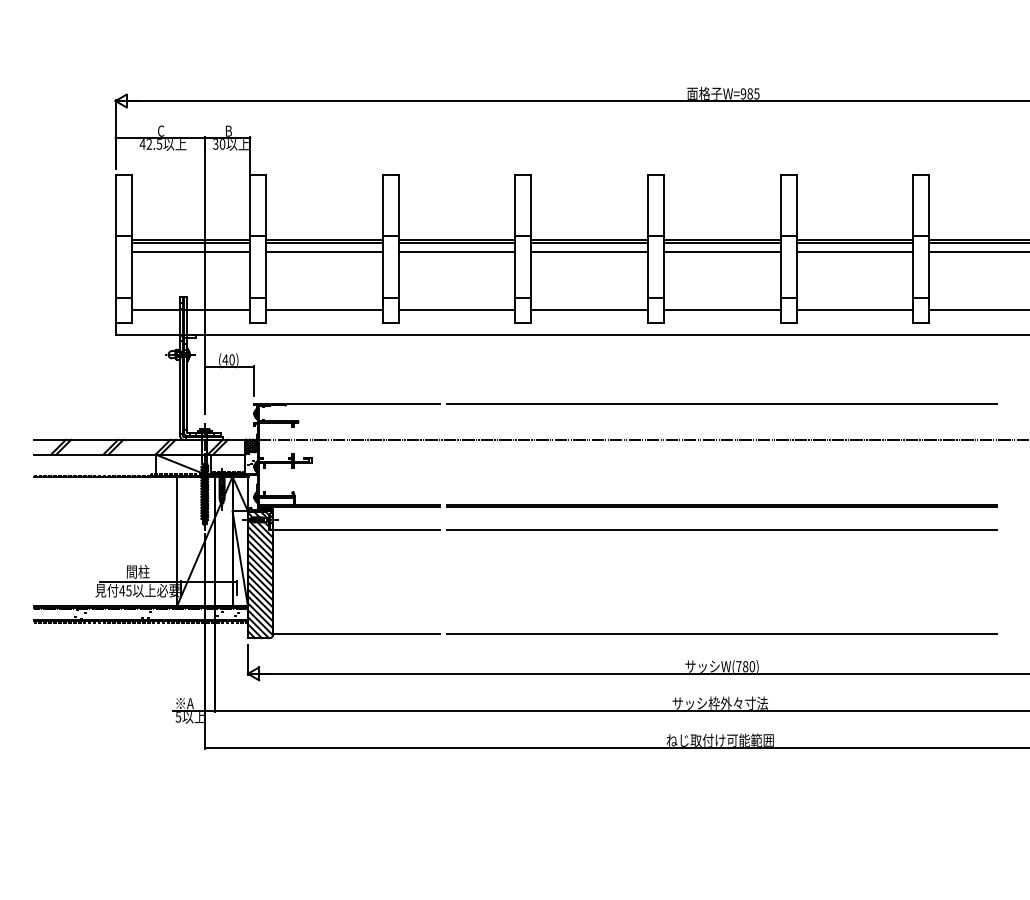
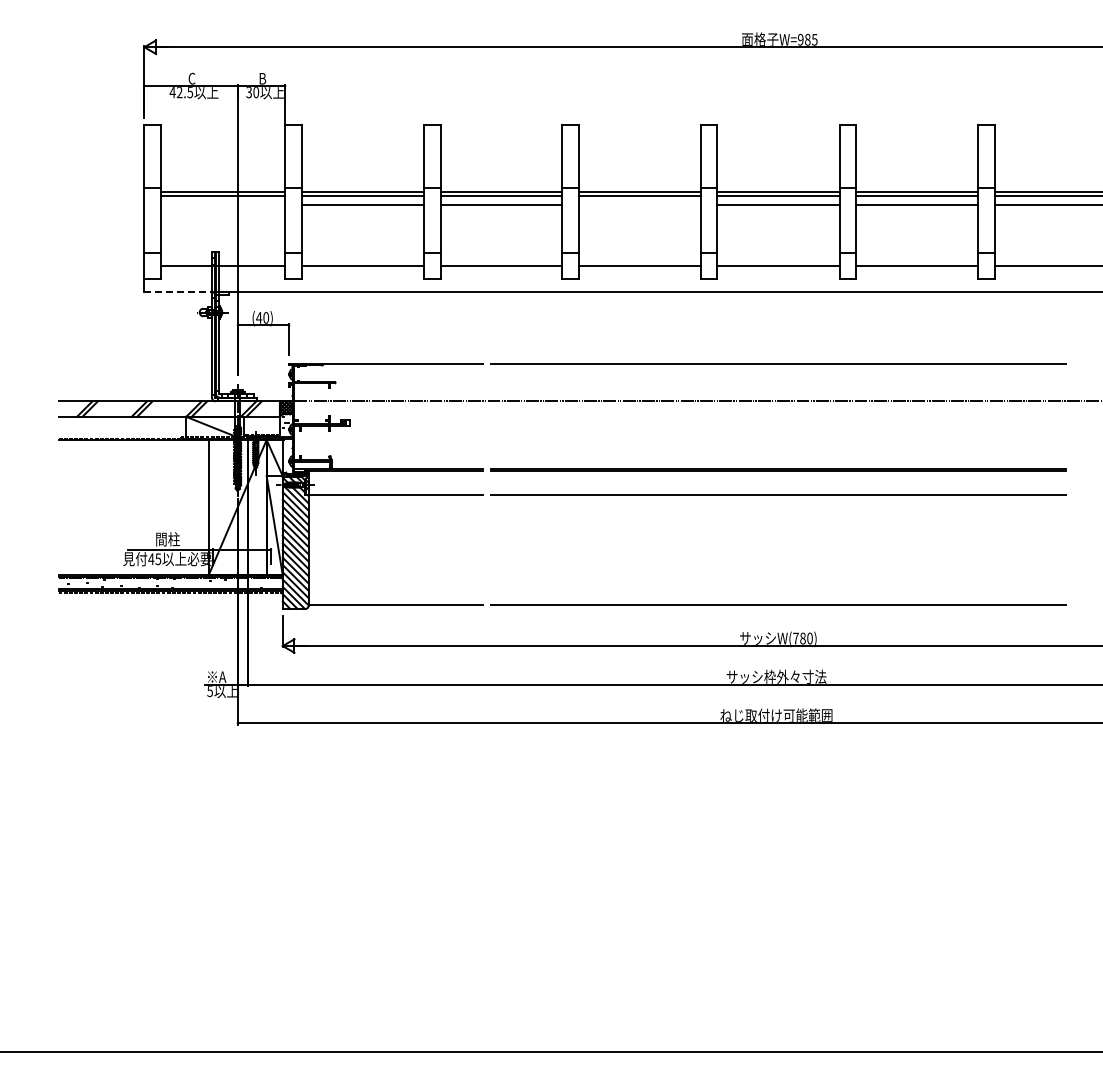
line: (191, 251) -> (223, 204), removed
line: (589, 251) -> (639, 204), removed
line: (150, 334) -> (180, 291), solid -> dashed

